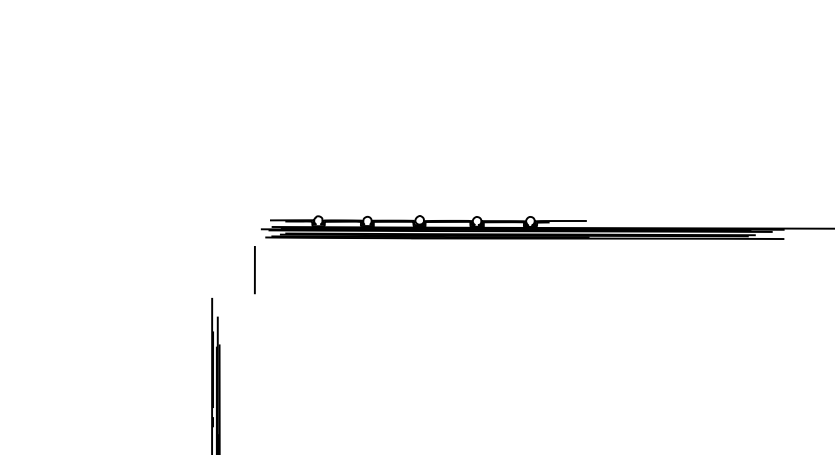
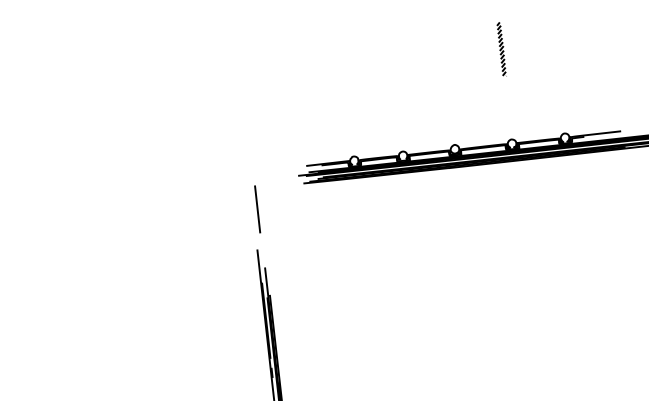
part: (476, 125) -> (500, 48), added
line: (254, 270) -> (257, 209), moved

